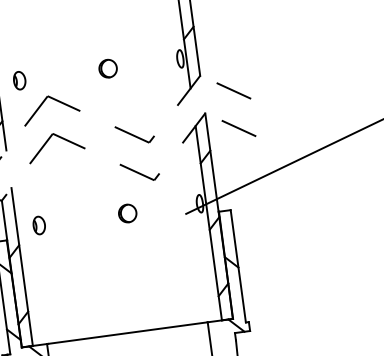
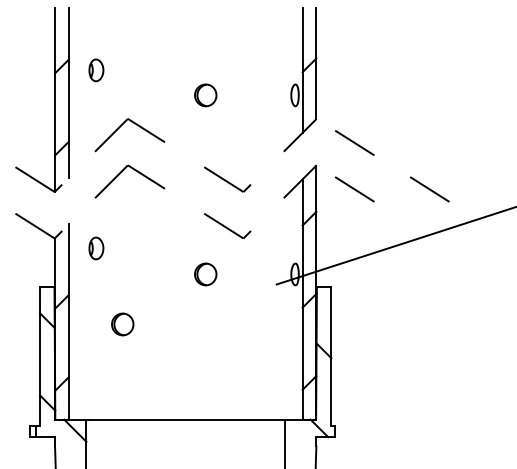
part: (19, 80) -> (96, 70), moved
line: (299, 120) -> (429, 189), added
part: (39, 225) -> (96, 248), moved
part: (65, 263) -> (122, 324), added

